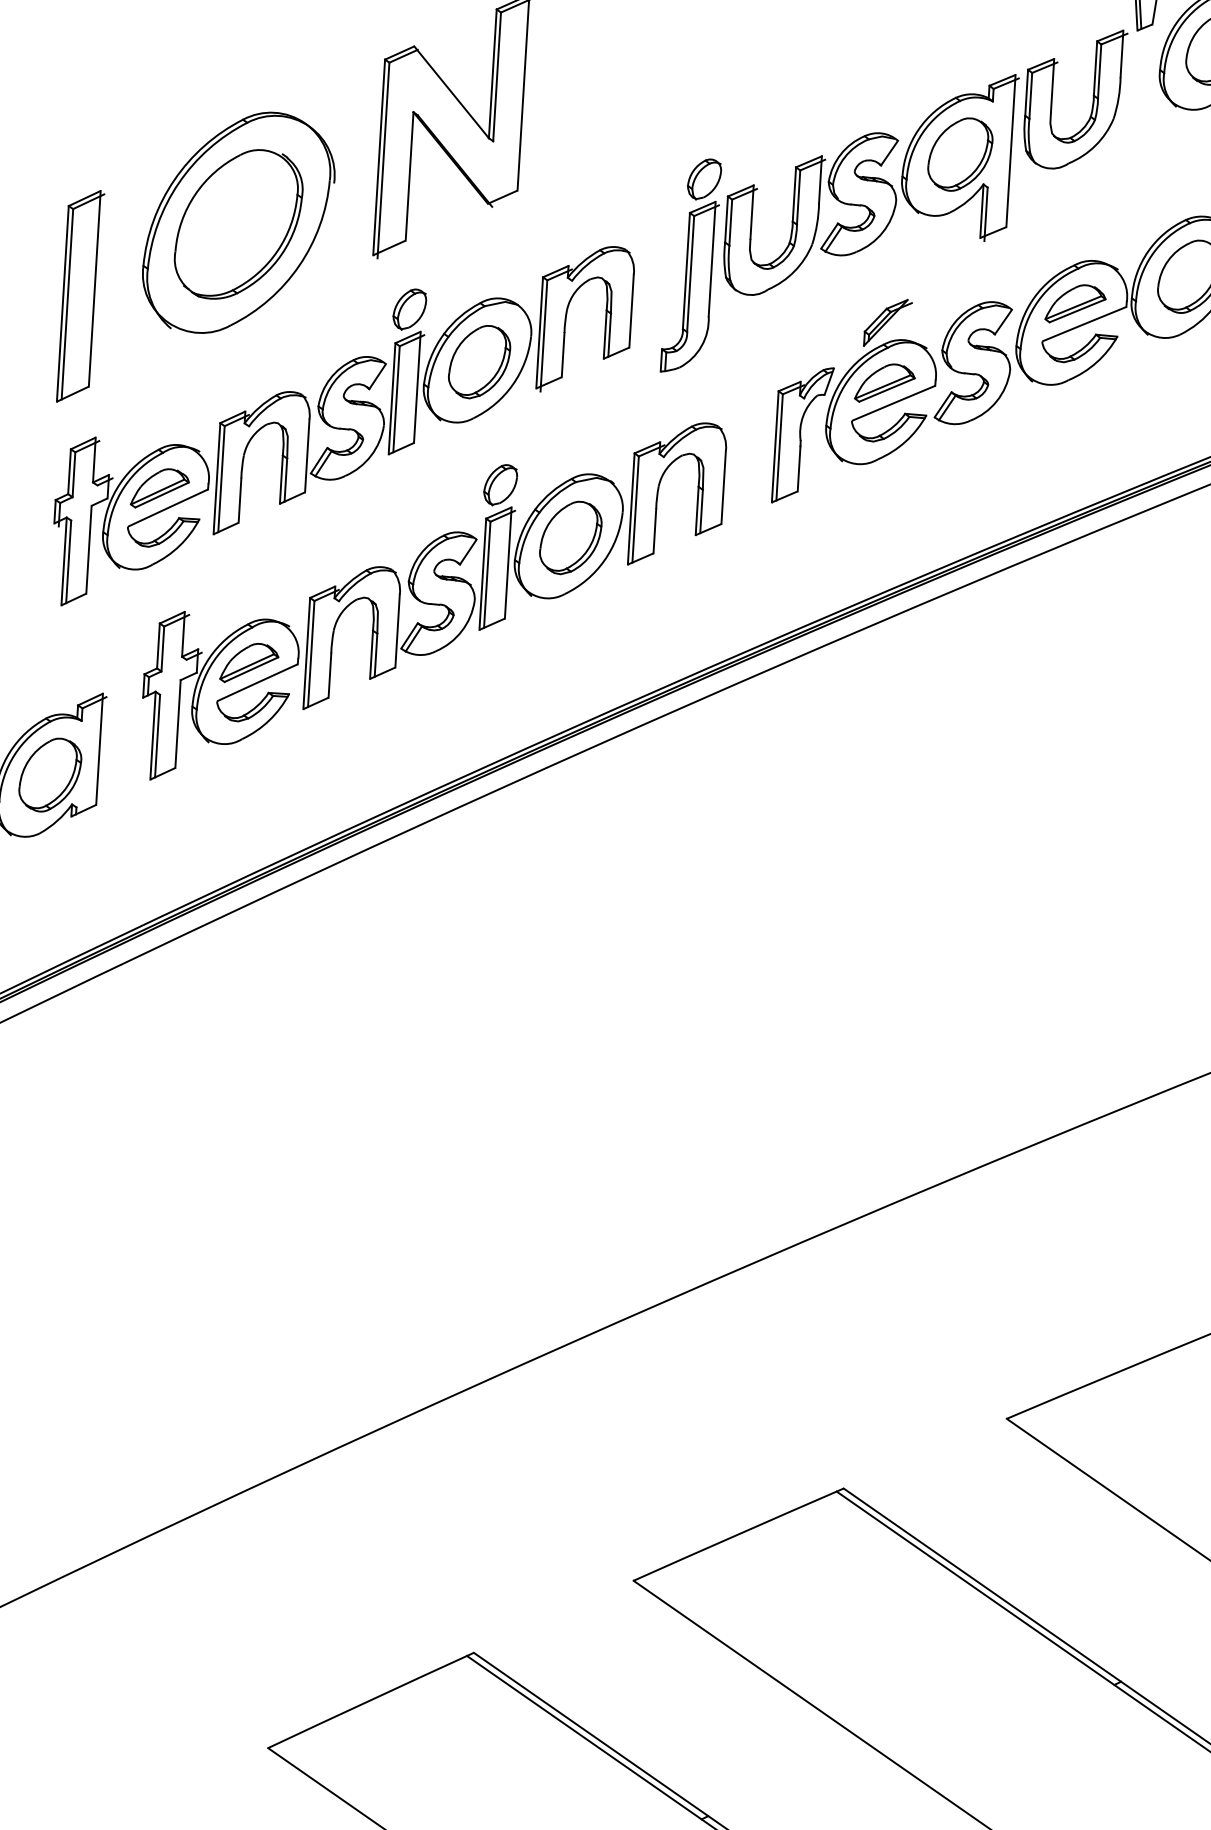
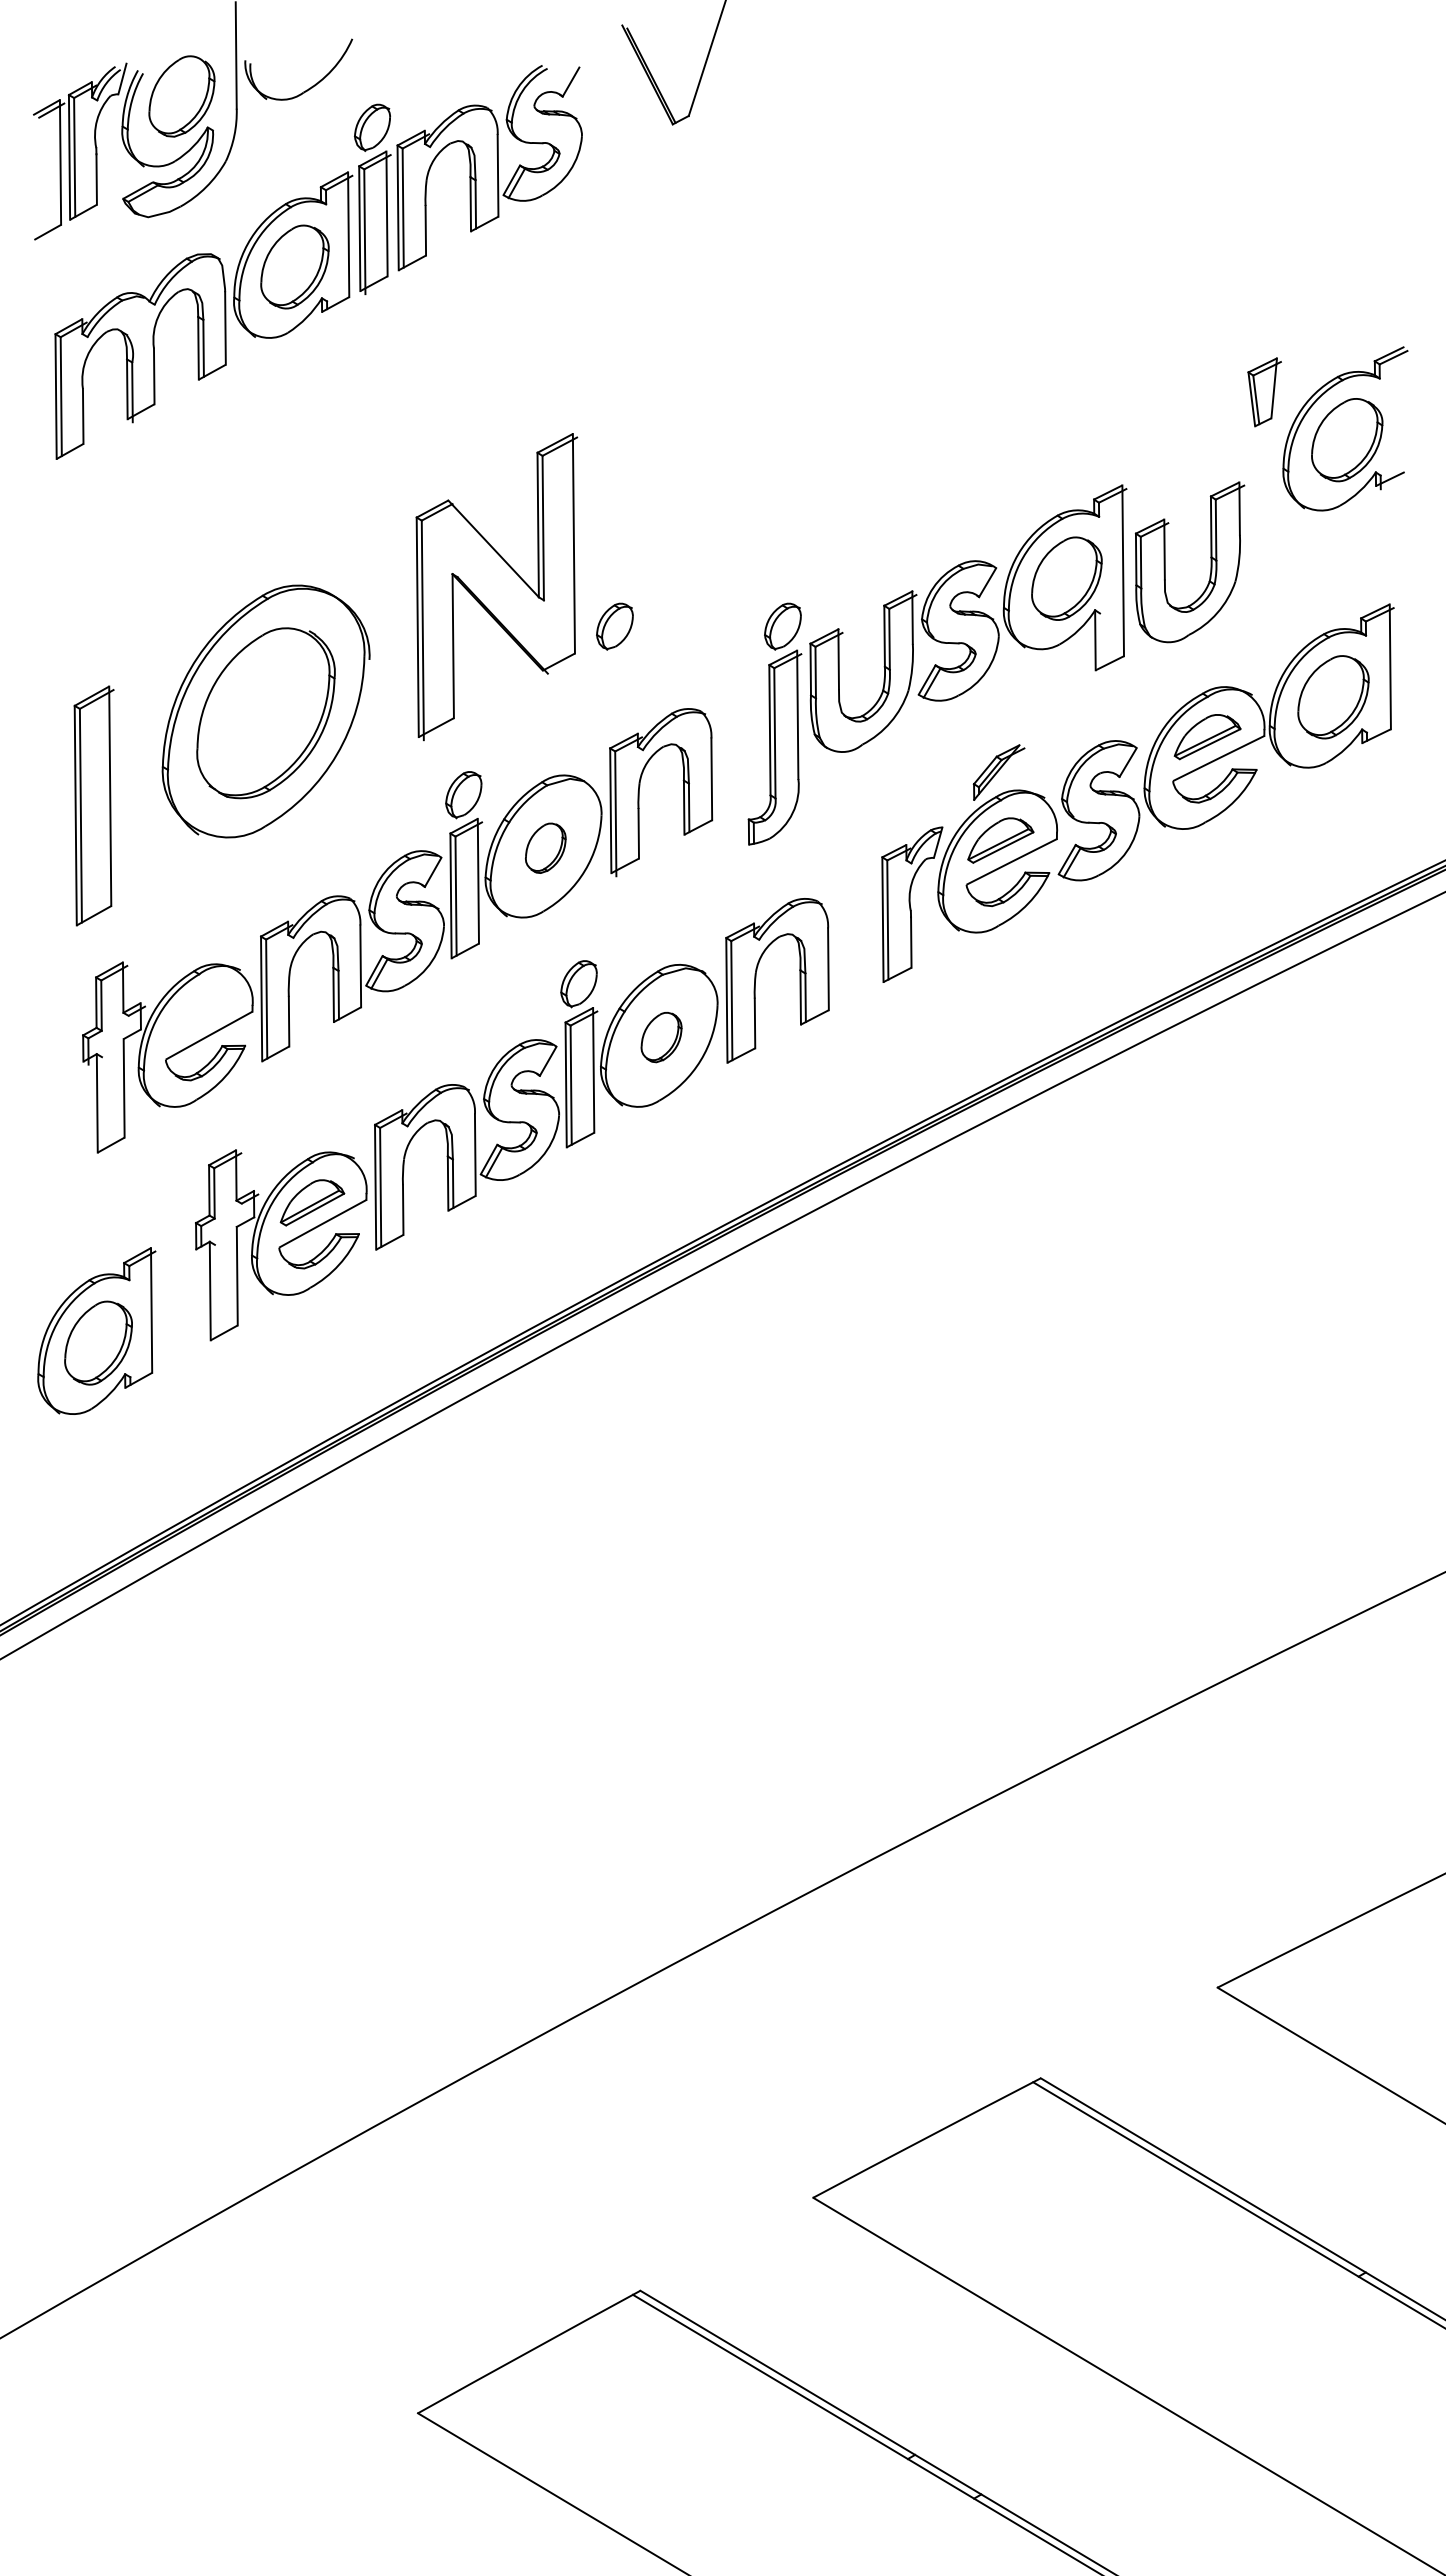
part: (1092, 100) -> (1210, 562), moved
part: (554, 168) -> (614, 626), added
line: (986, 214) -> (1100, 643), removed
part: (479, 362) -> (545, 848), size x0.6
part: (159, 488) -> (198, 1014), removed
part: (570, 537) -> (661, 1037), size x0.6
line: (68, 561) -> (102, 1103), removed
line: (156, 735) -> (214, 1290), removed

